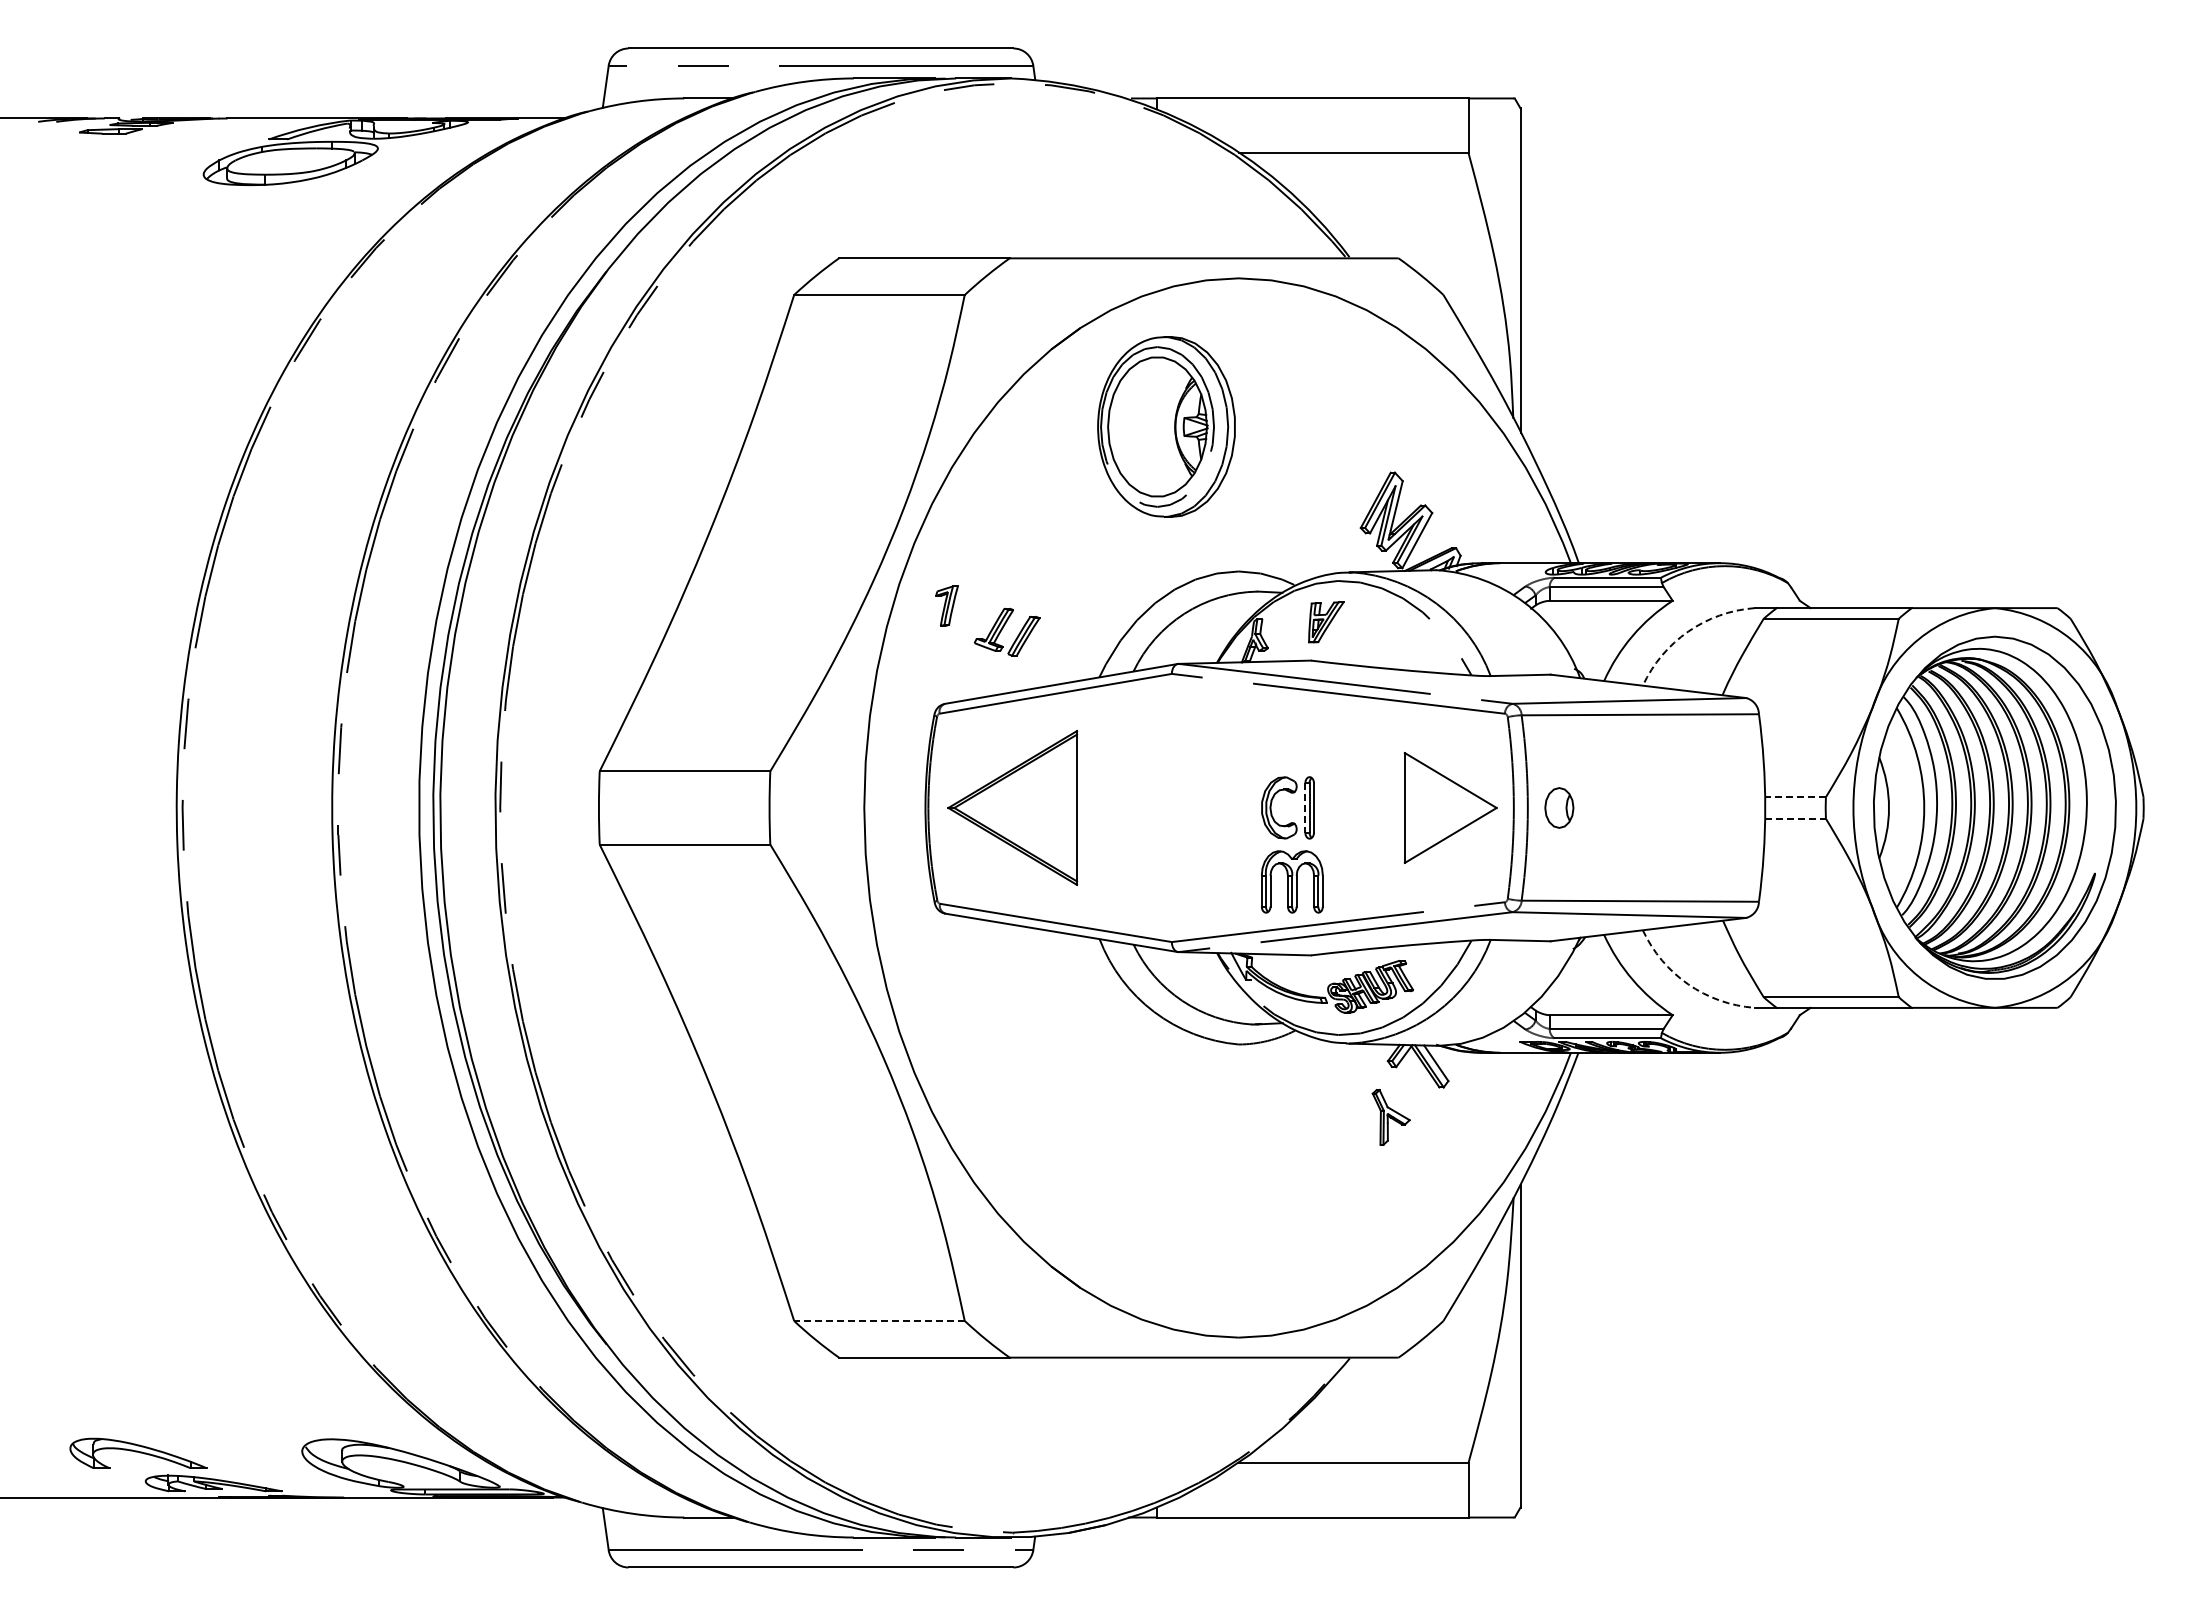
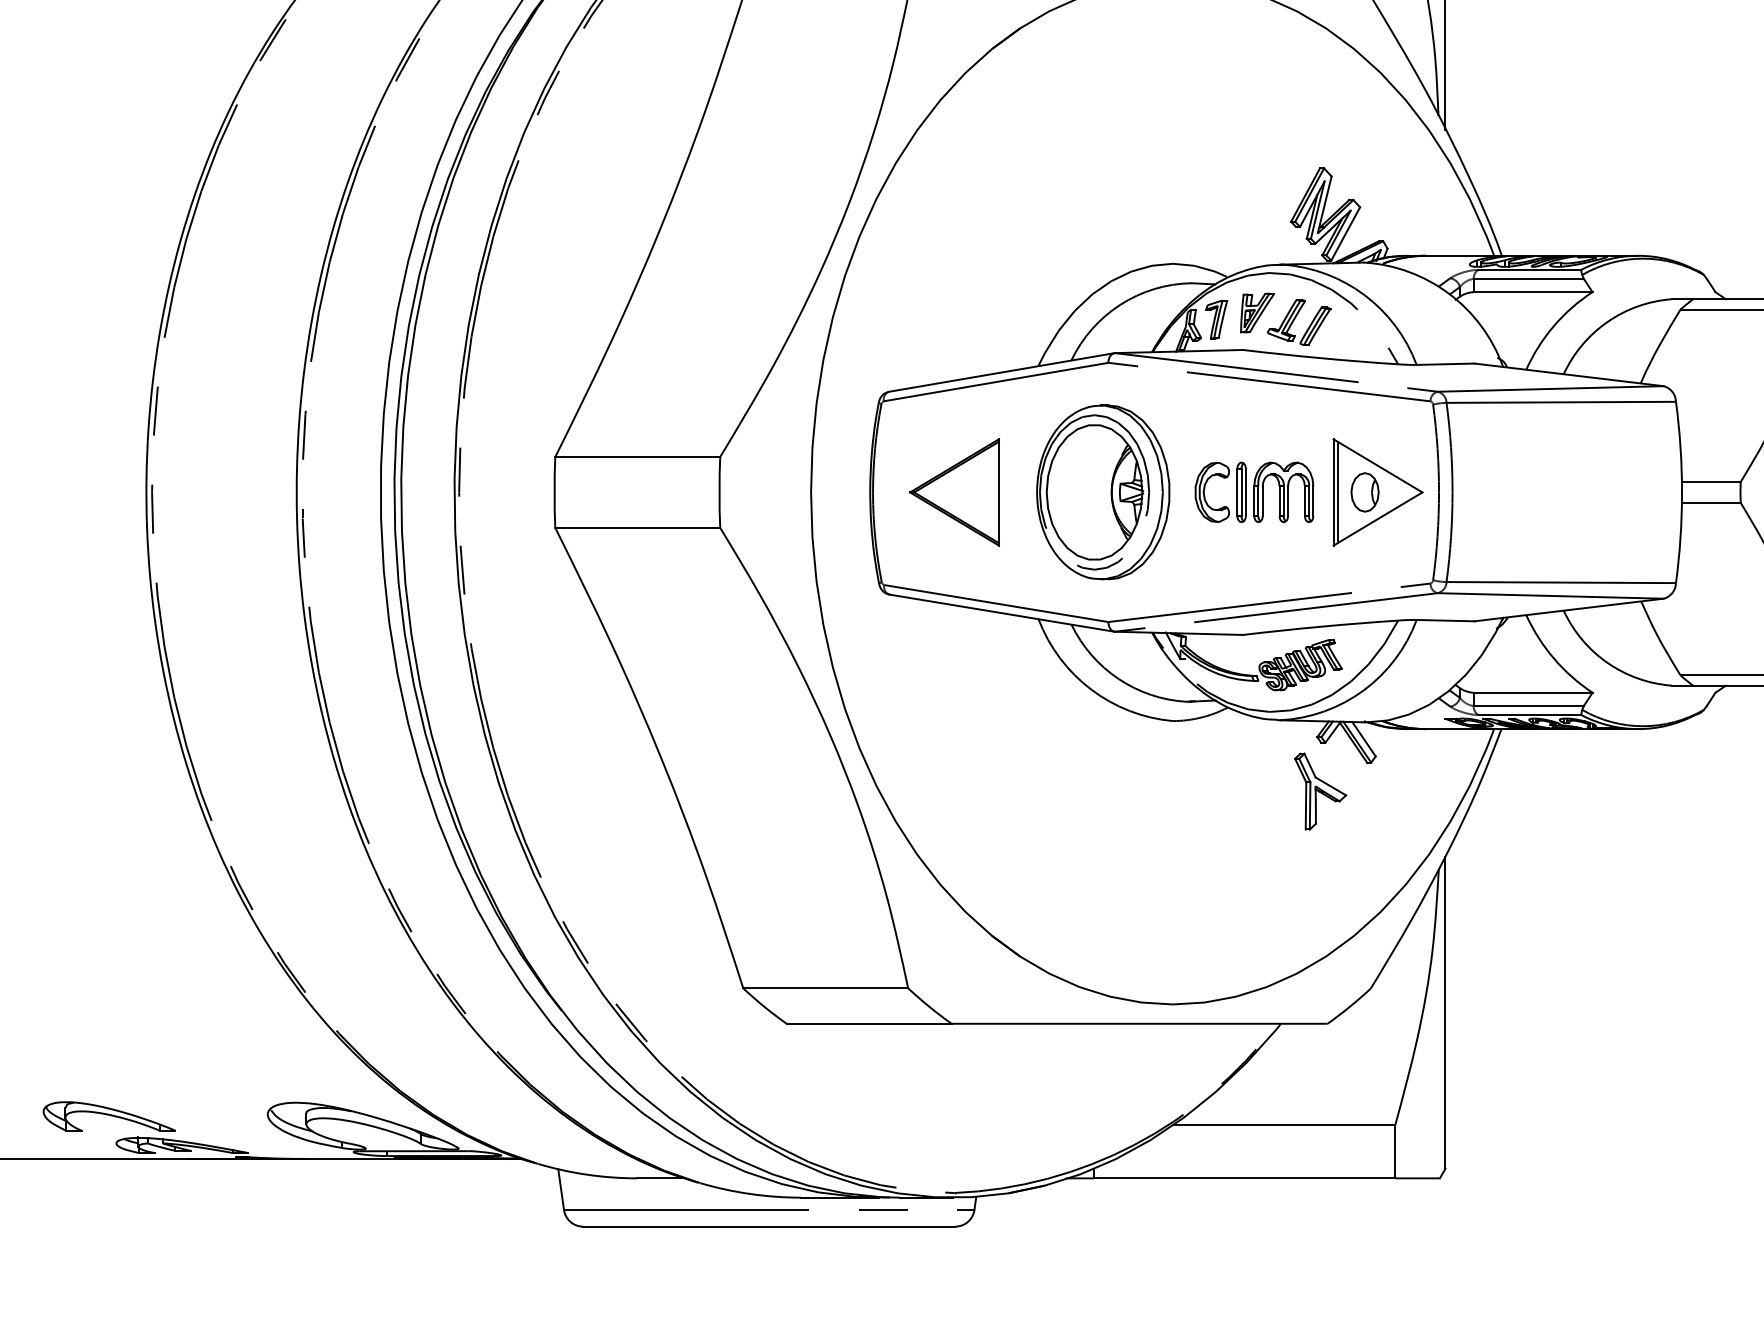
part: (1166, 426) -> (1103, 491), moved
part: (946, 605) -> (1216, 318), moved
part: (1006, 631) -> (1298, 321), moved
arc: (1688, 631) -> (1607, 321), dashed -> solid
line: (1795, 797) -> (1711, 482), dashed -> solid
part: (1012, 807) -> (954, 491), size x0.71
line: (1305, 807) -> (1237, 491), dashed -> solid
line: (1409, 807) -> (1338, 491), added
part: (1559, 807) -> (1365, 491), moved
line: (1796, 818) -> (1712, 502), dashed -> solid
part: (1292, 881) -> (1284, 491), moved
arc: (1688, 984) -> (1607, 663), dashed -> solid
part: (1390, 1117) -> (1319, 791), size x1.43
line: (878, 1320) -> (824, 987), dashed -> solid

